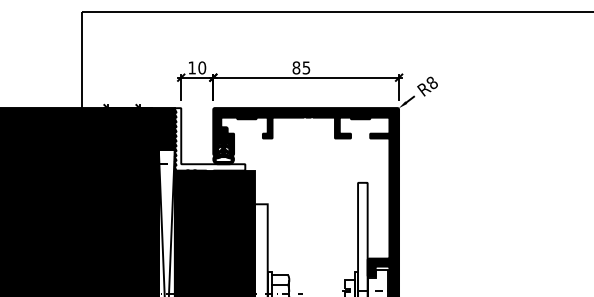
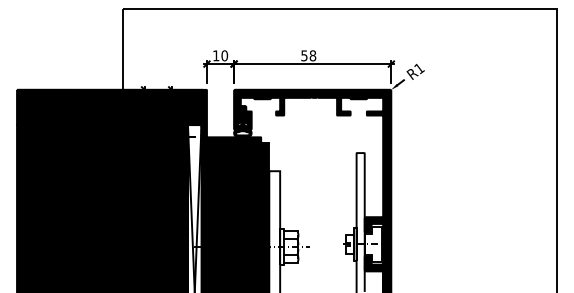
text: (301, 67) -> (308, 55), 85 -> 58
text: (432, 82) -> (419, 68), R8 -> R1
fill: (210, 154) -> (231, 129), added

